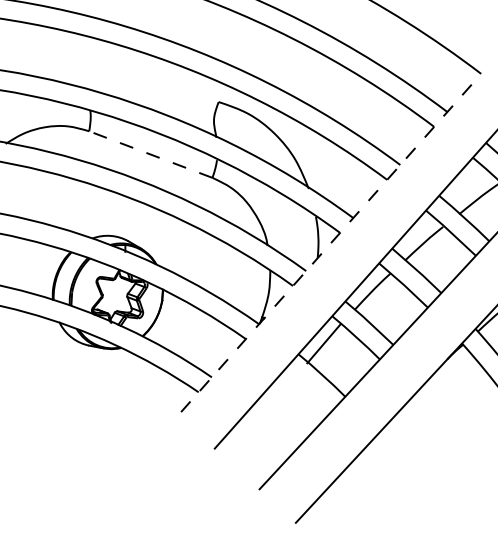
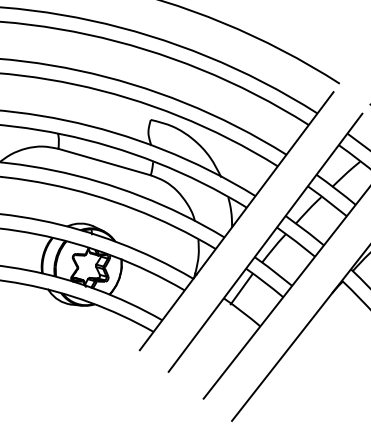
line: (150, 153) -> (104, 161), dashed -> solid
line: (324, 250) -> (236, 221), dashed -> solid

